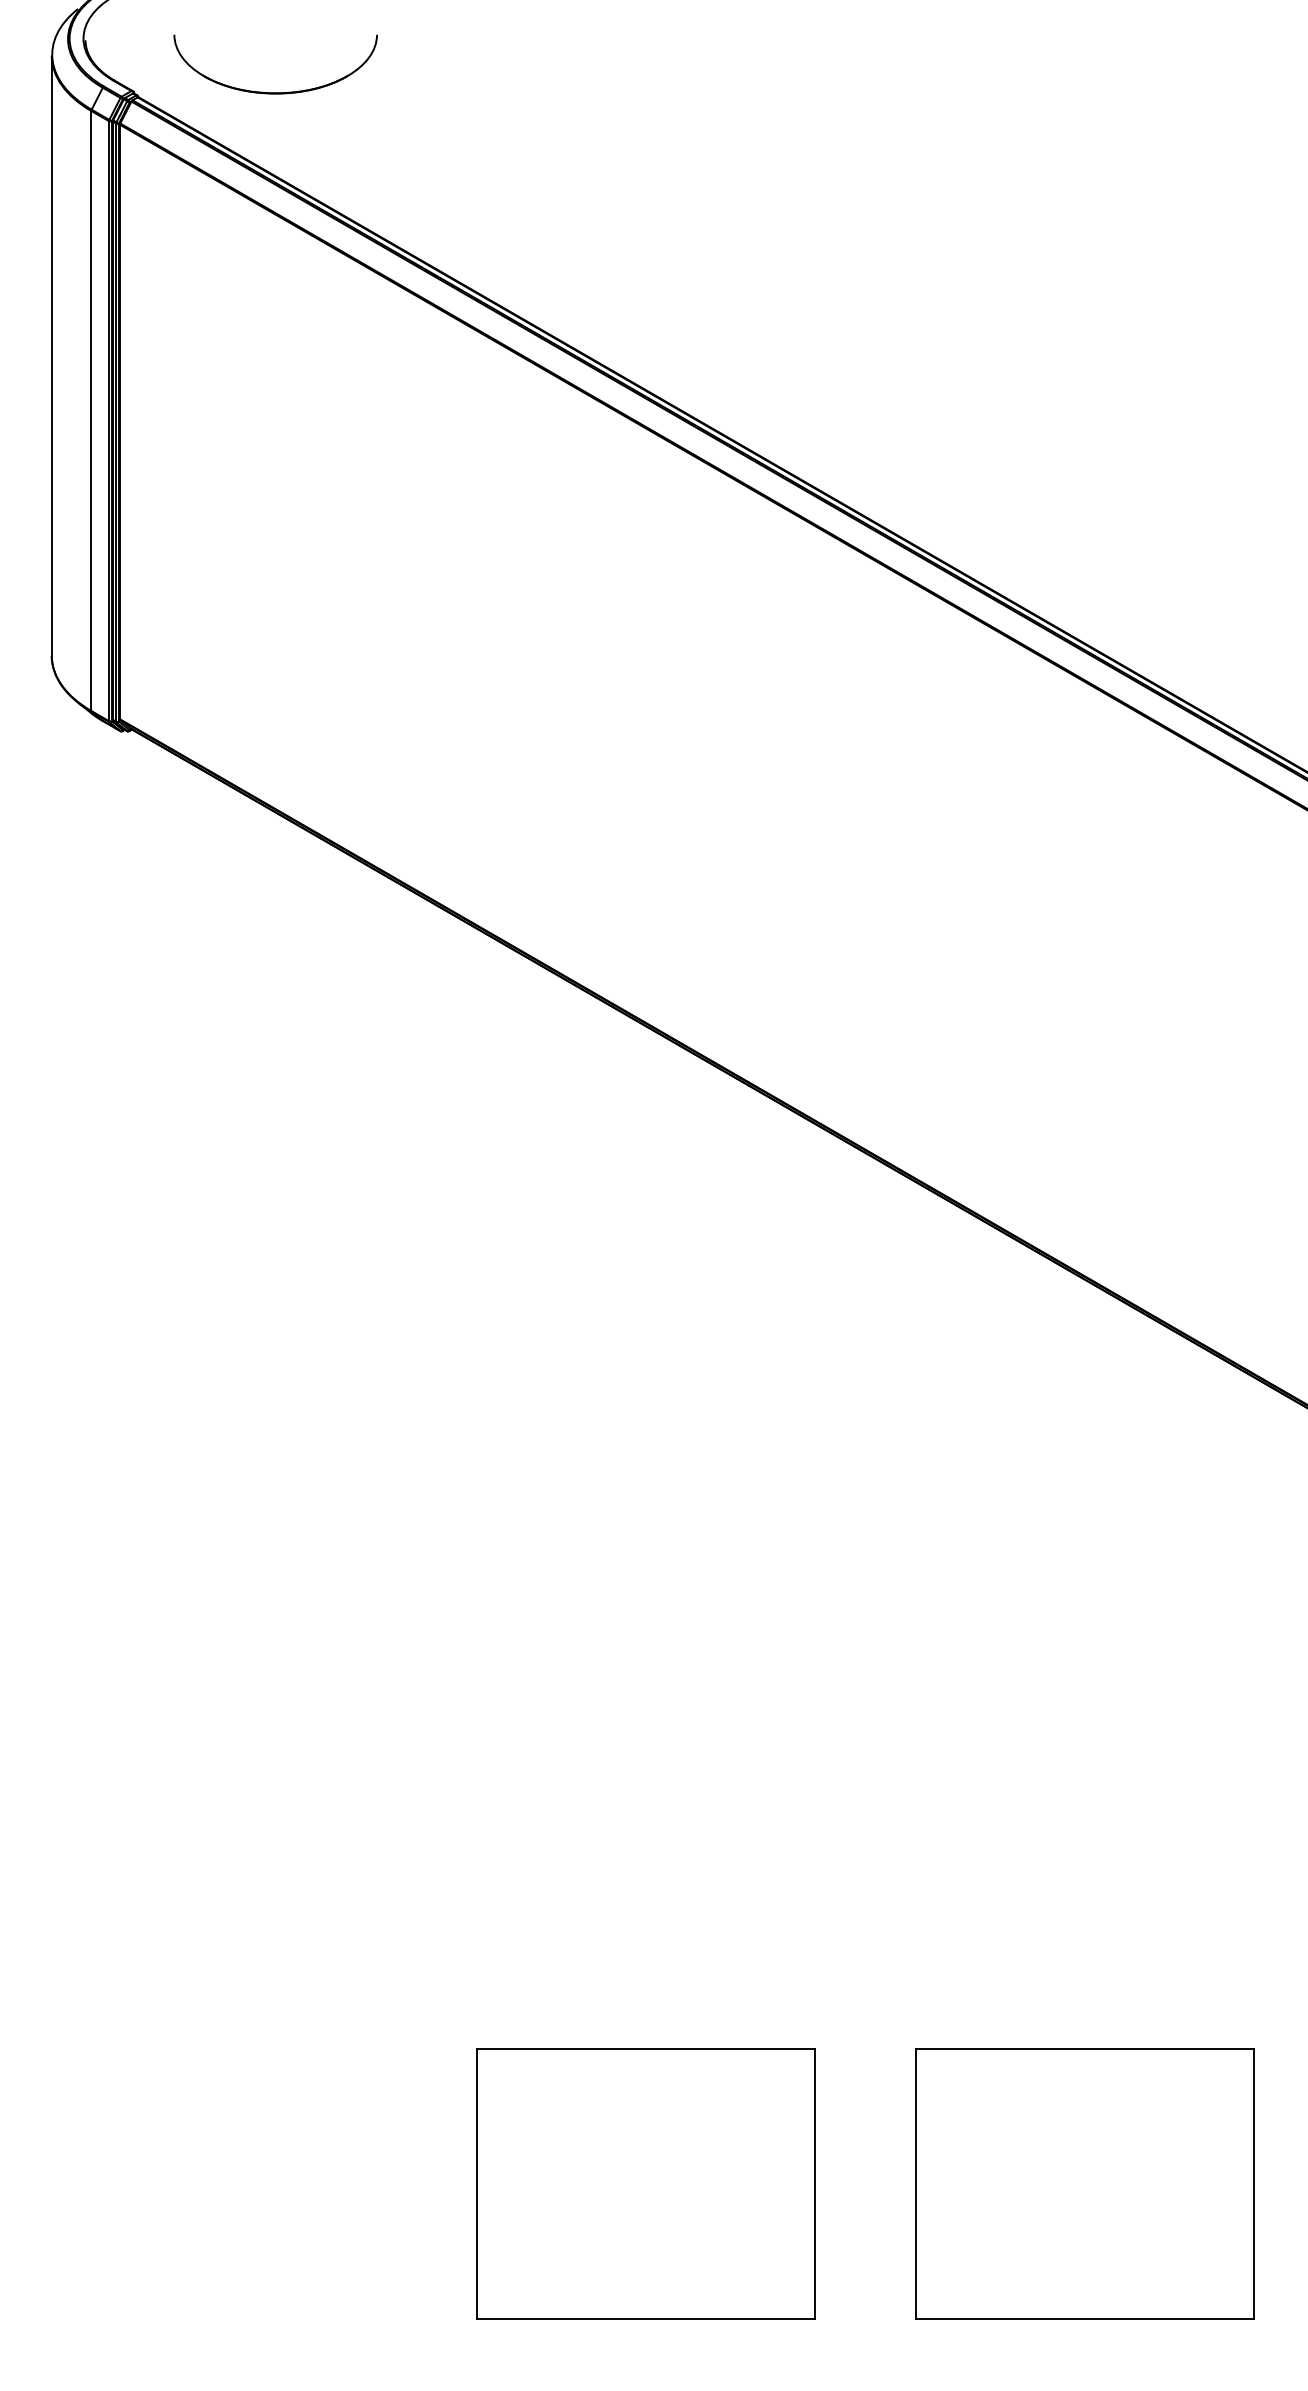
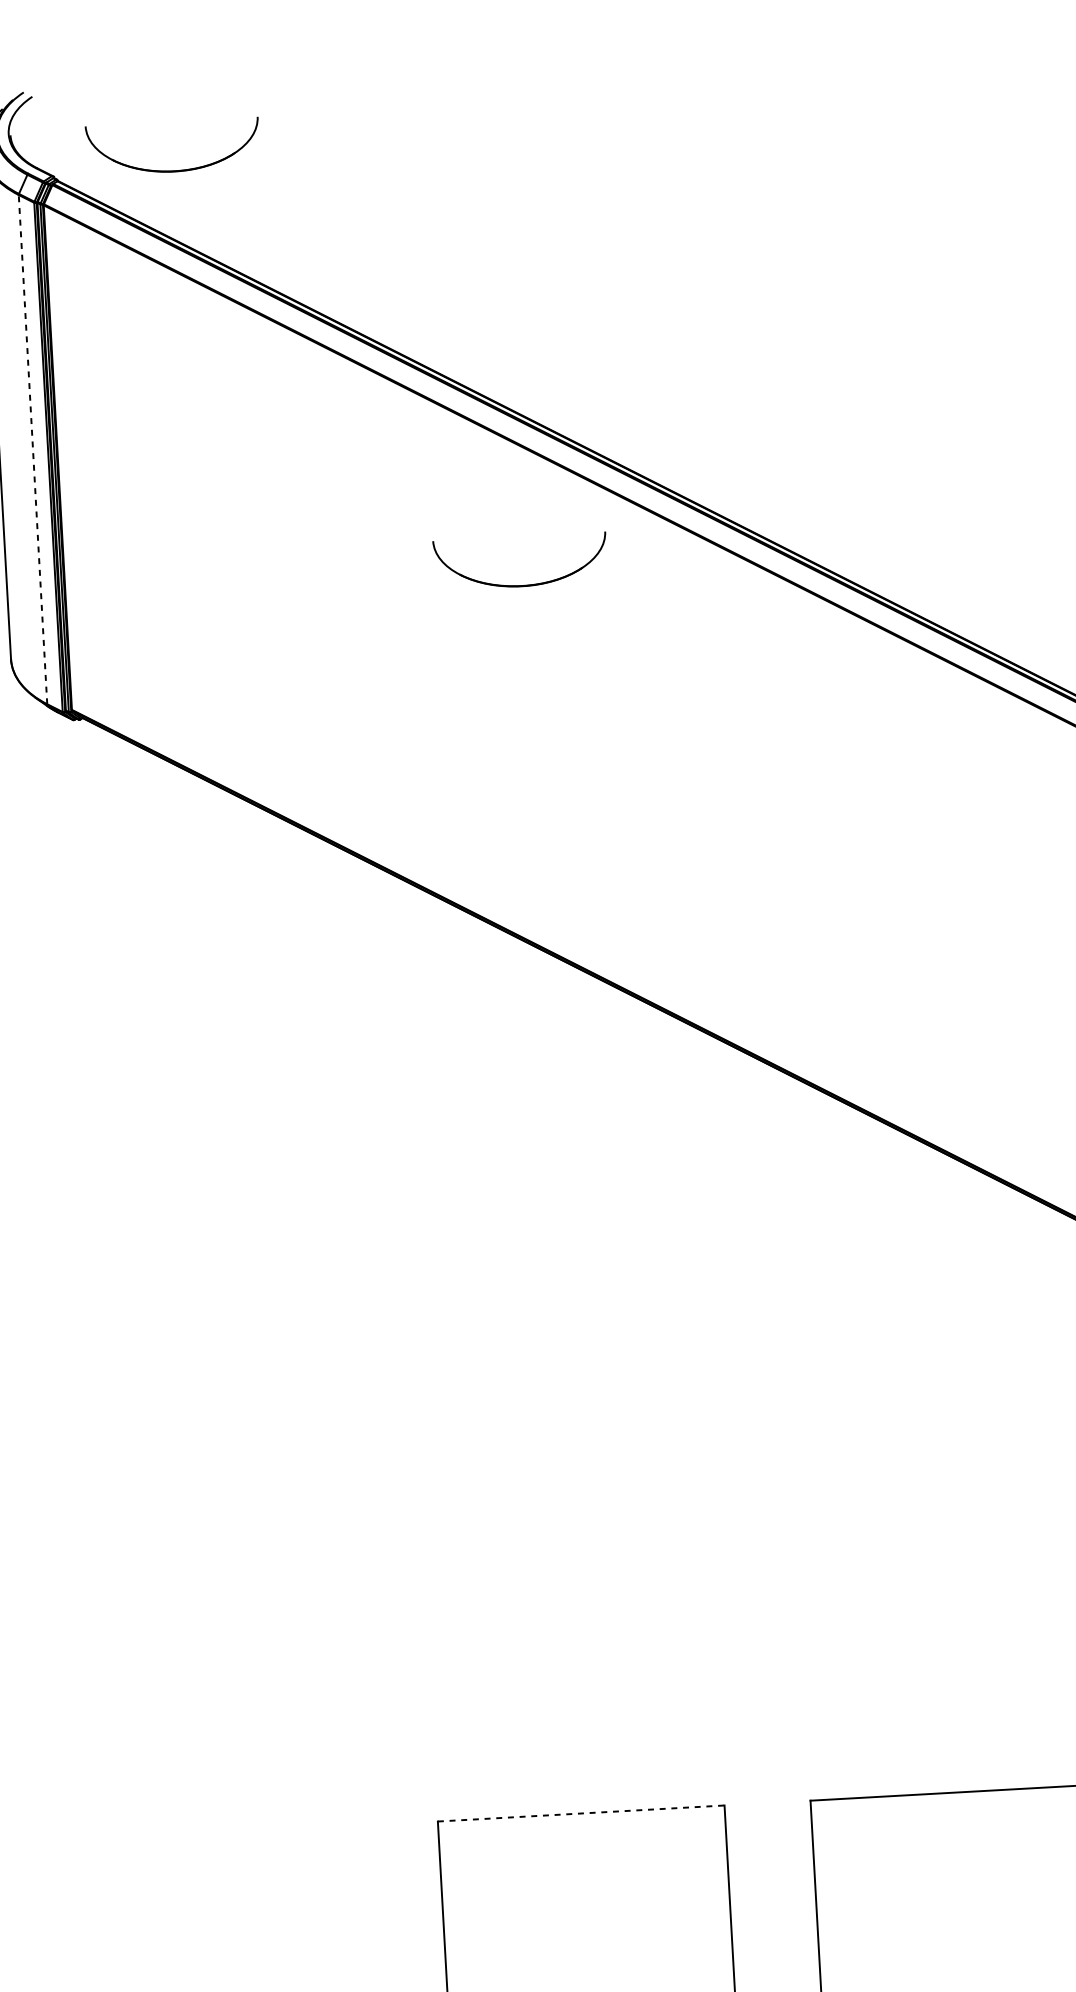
line: (91, 410) -> (33, 449), solid -> dashed
part: (656, 602) -> (521, 585), added
line: (645, 2049) -> (581, 1813), solid -> dashed

